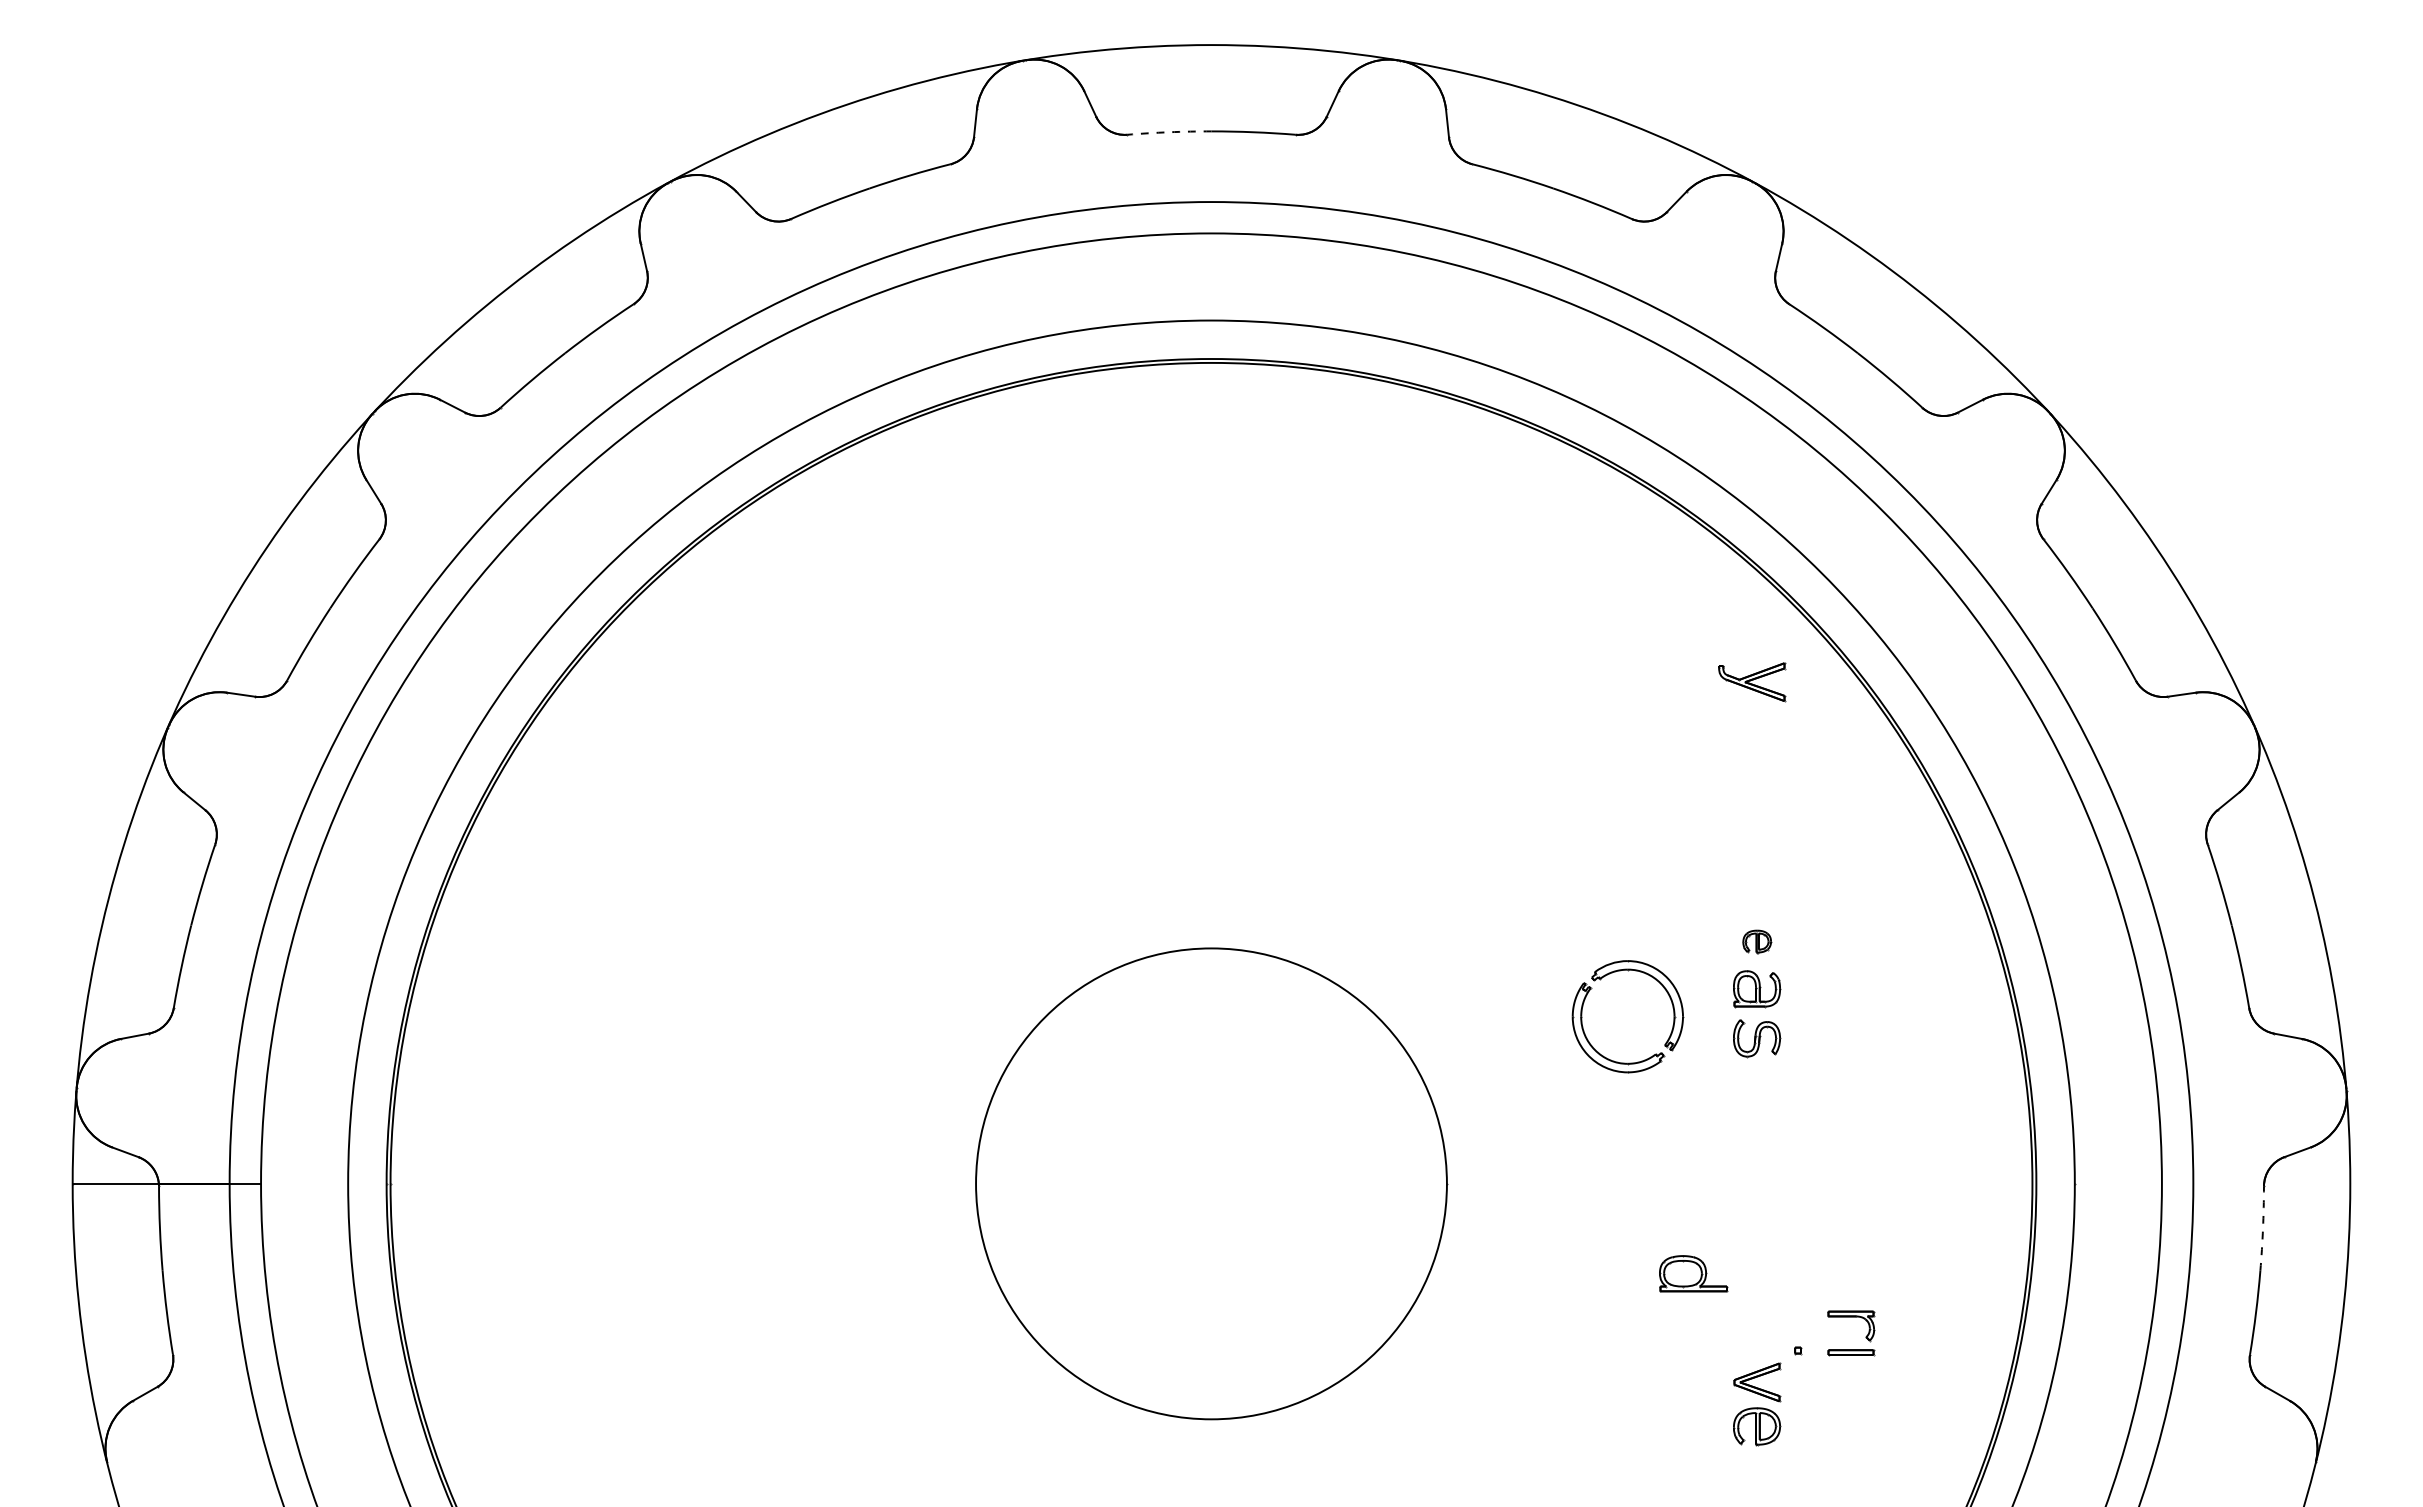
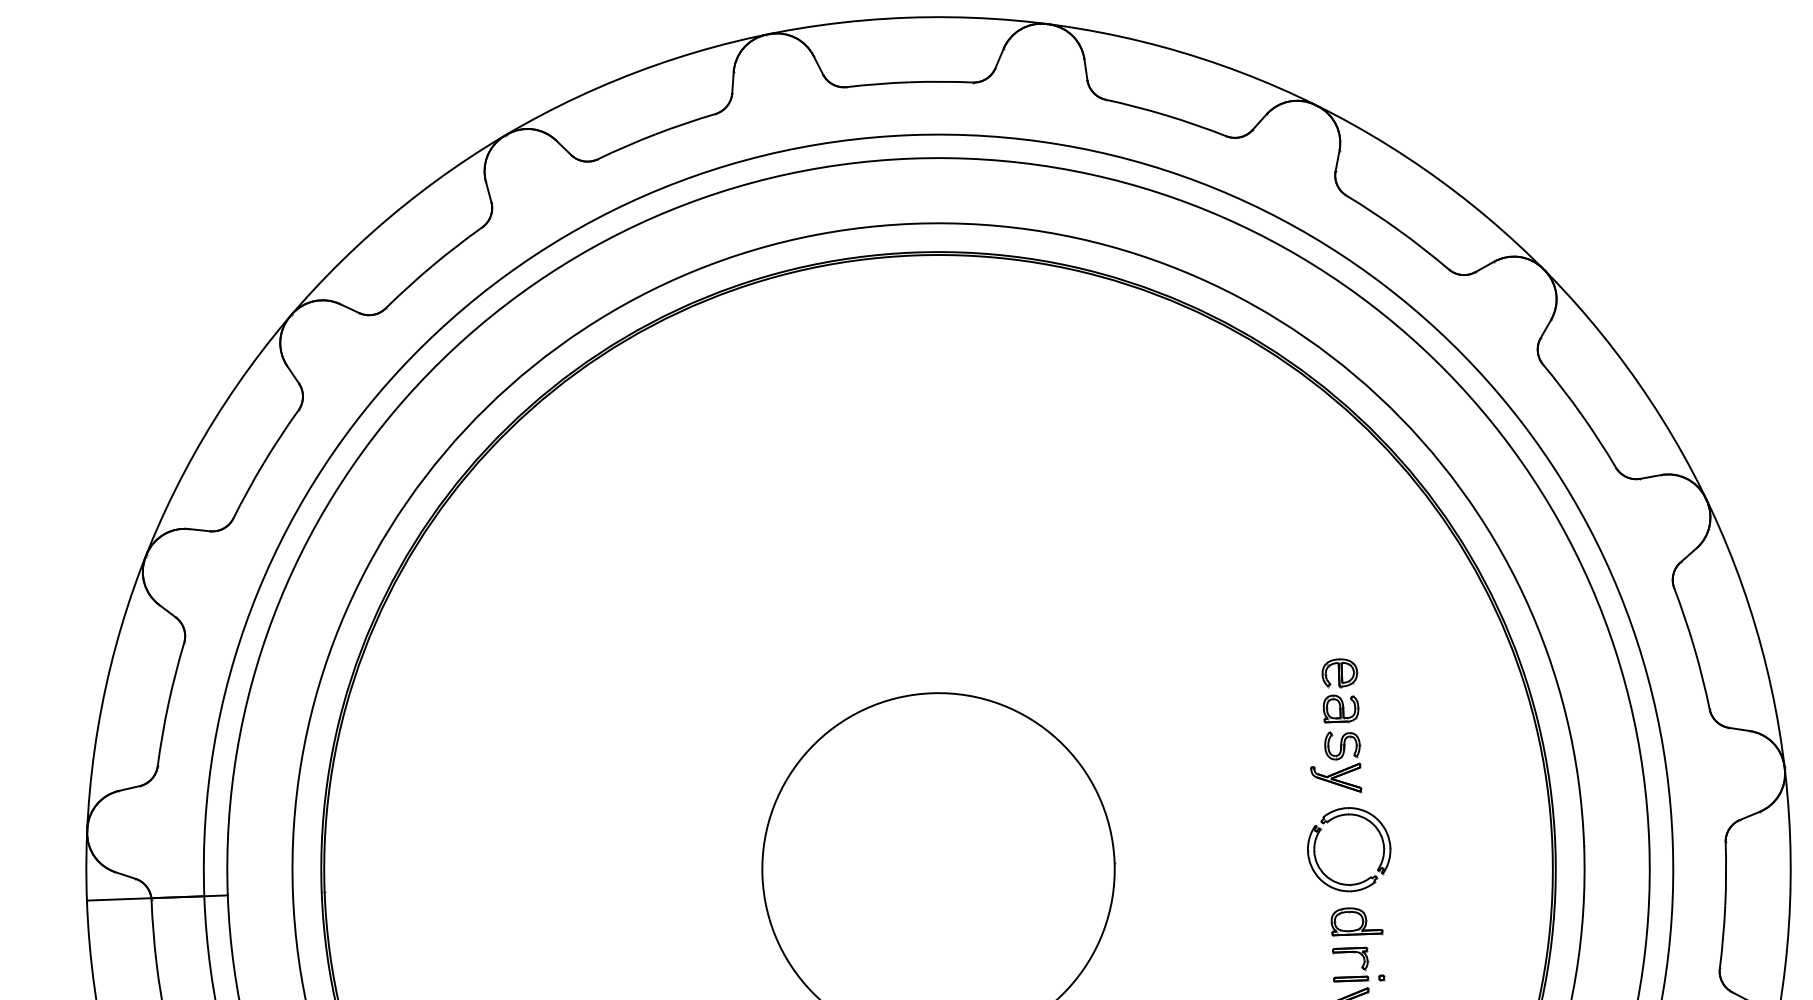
arc: (1169, 132) -> (878, 84), dashed -> solid
part: (1752, 682) -> (1336, 778), moved
part: (1757, 941) -> (1340, 673), size x1.67
part: (1592, 988) -> (1321, 829), moved
arc: (2263, 1228) -> (1726, 873), dashed -> solid
part: (1693, 1273) -> (1356, 921), moved
part: (1865, 1336) -> (1361, 966), moved

